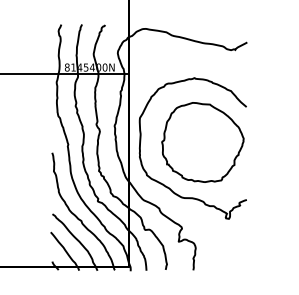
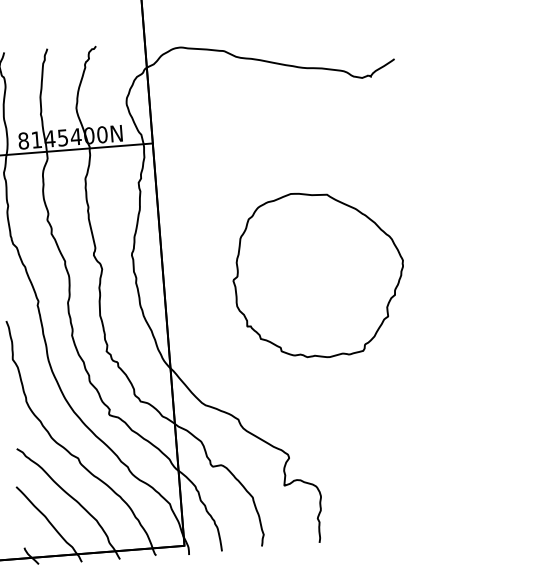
curve: (166, 185) -> (249, 370), removed

